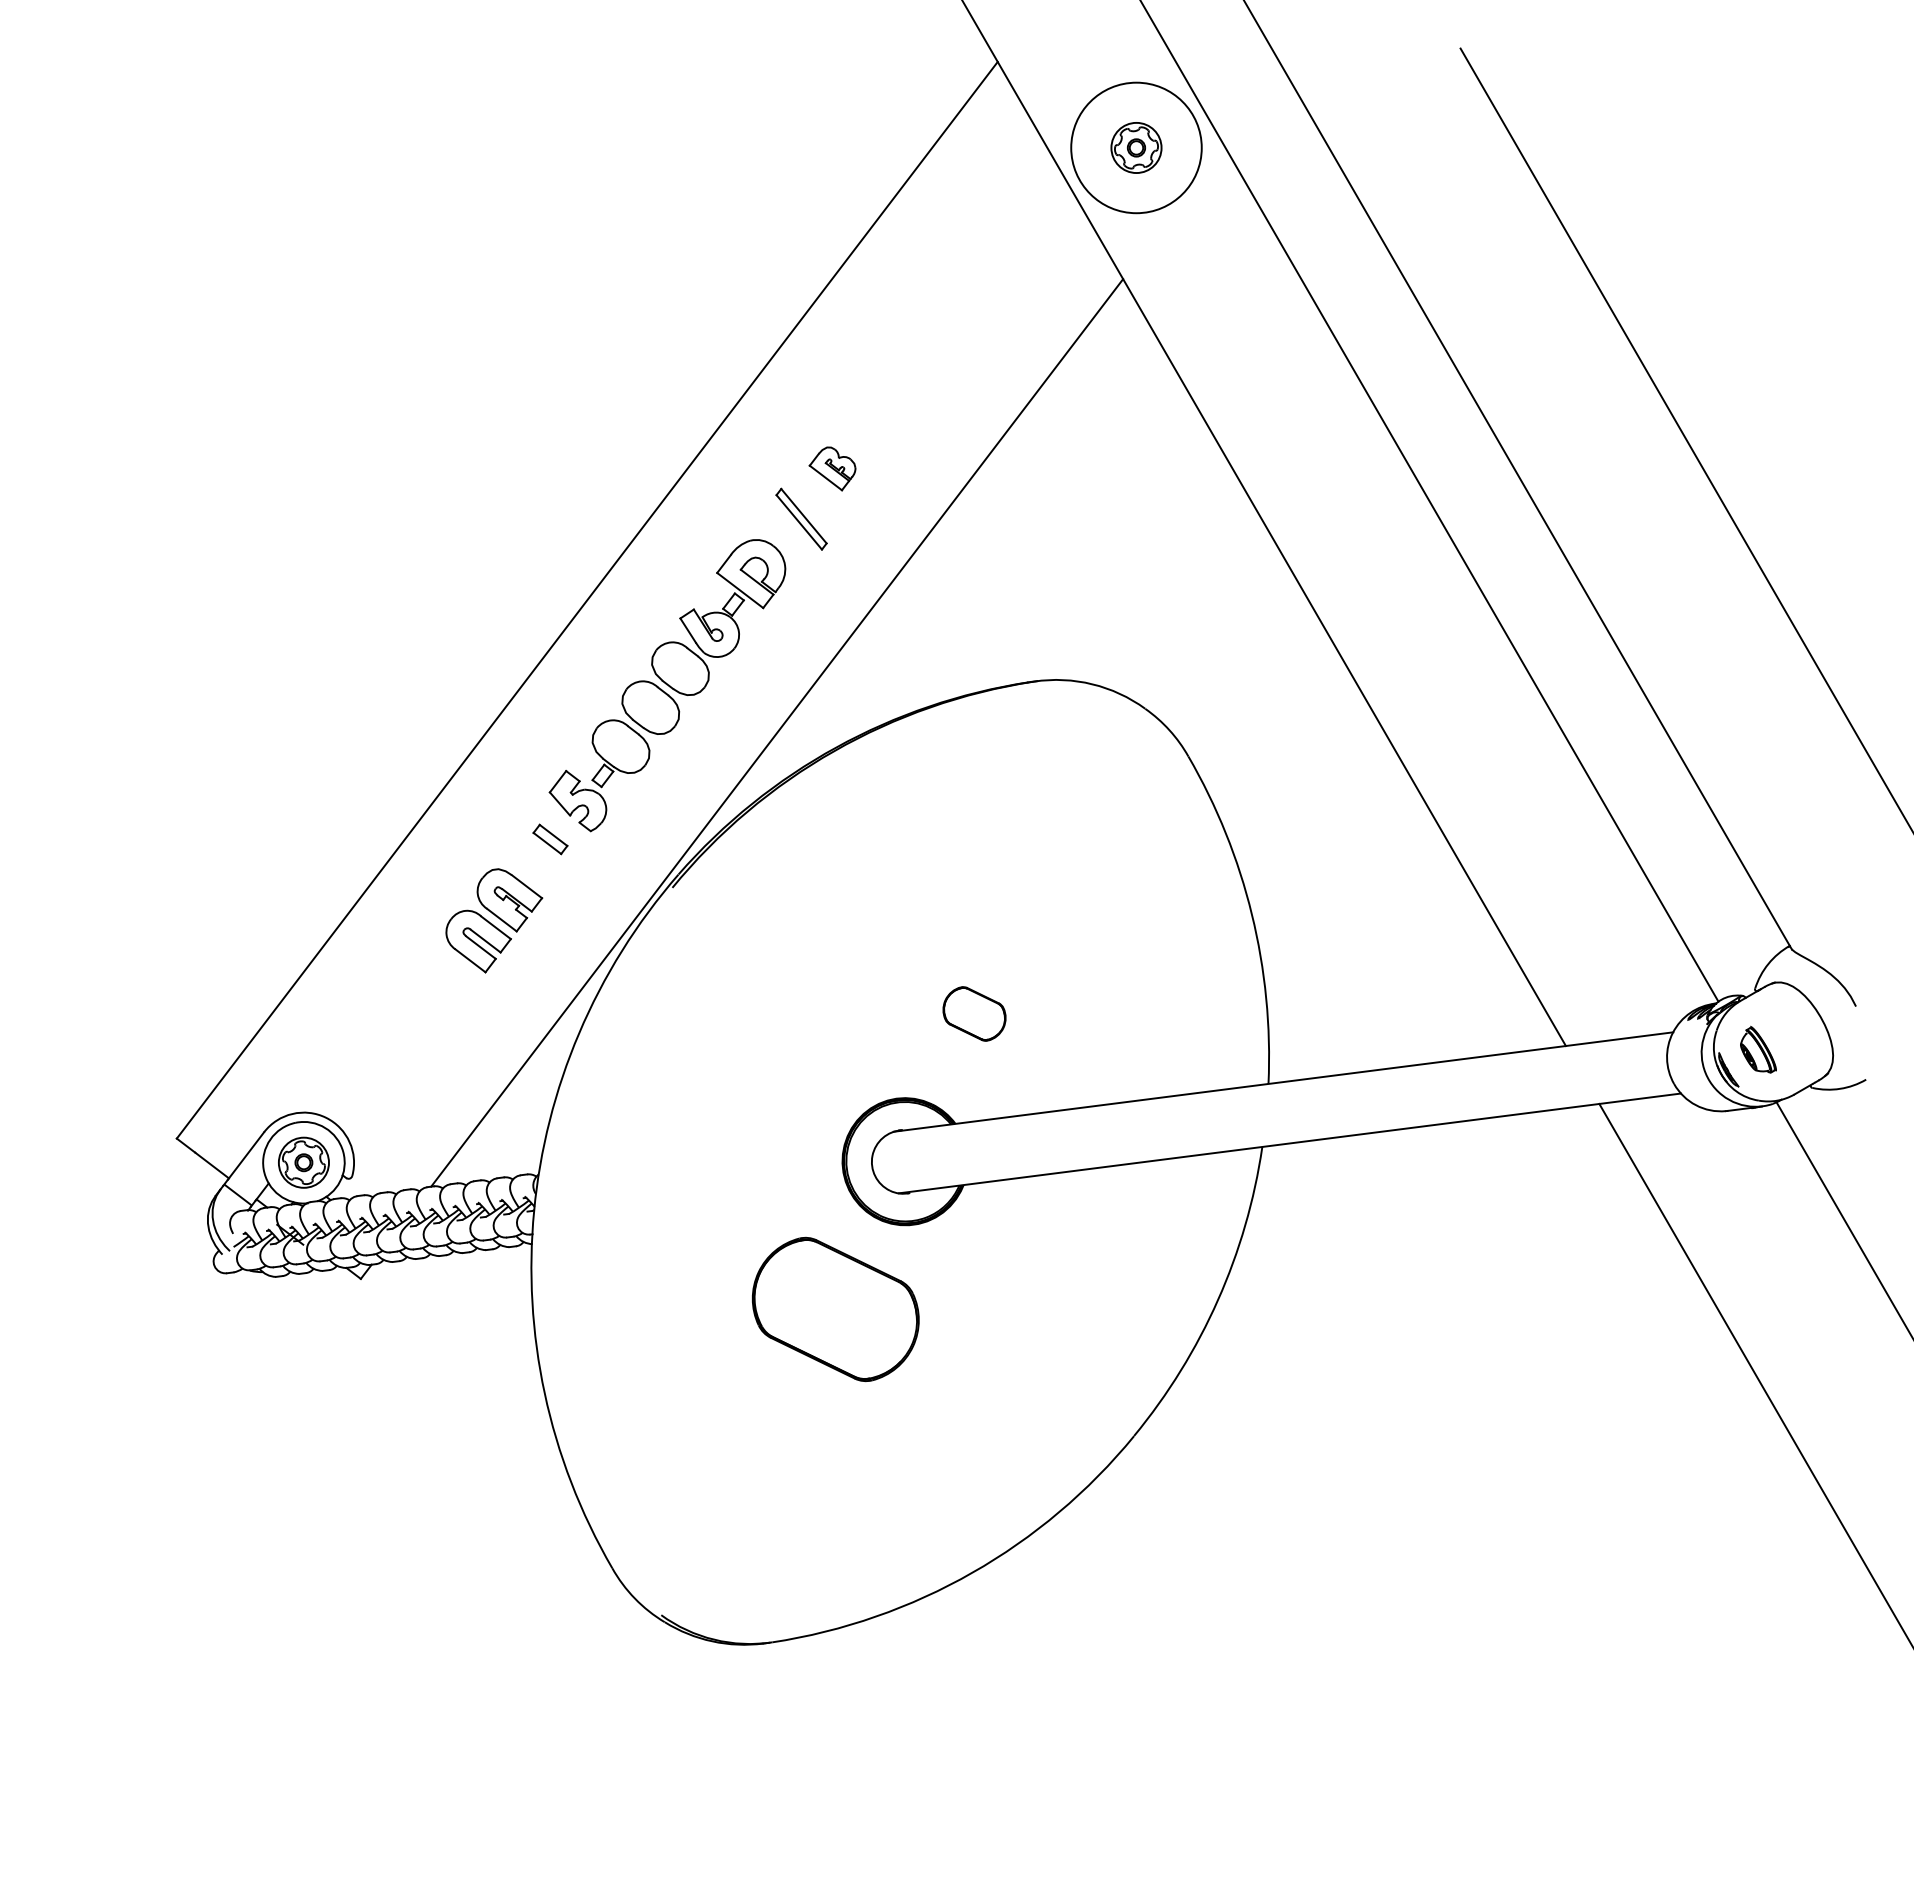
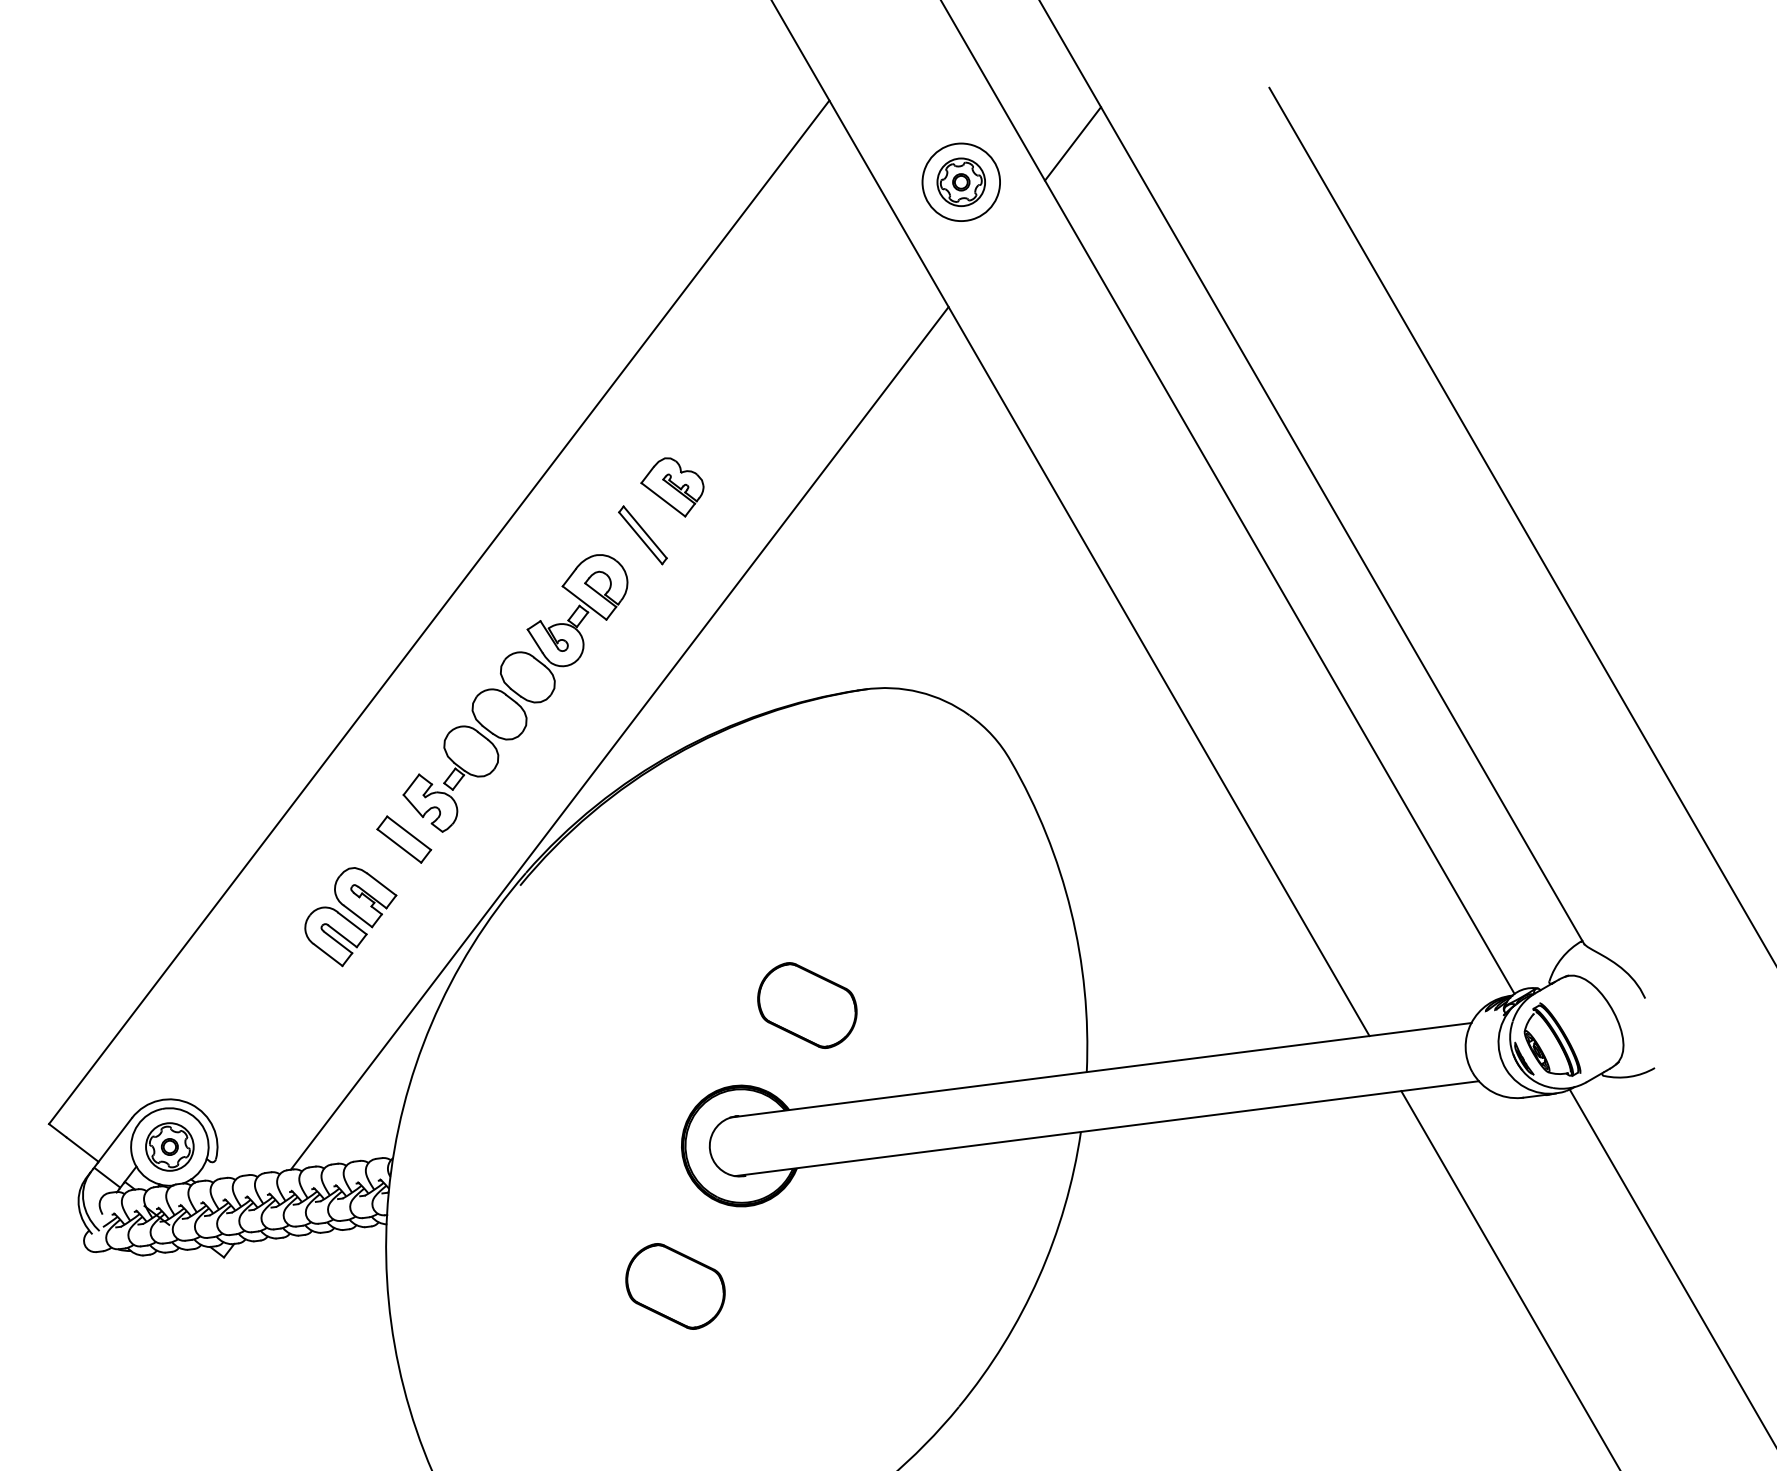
line: (1253, 107) -> (1072, 143), added
circle: (1136, 147) -> (961, 181), size x0.62
part: (832, 468) -> (672, 487), size x1.43
part: (550, 839) -> (404, 839), size x1.67
part: (974, 1013) -> (807, 1005), size x1.67
part: (1758, 1049) -> (1552, 1039), size x1.67
part: (835, 1309) -> (675, 1286), size x0.62

